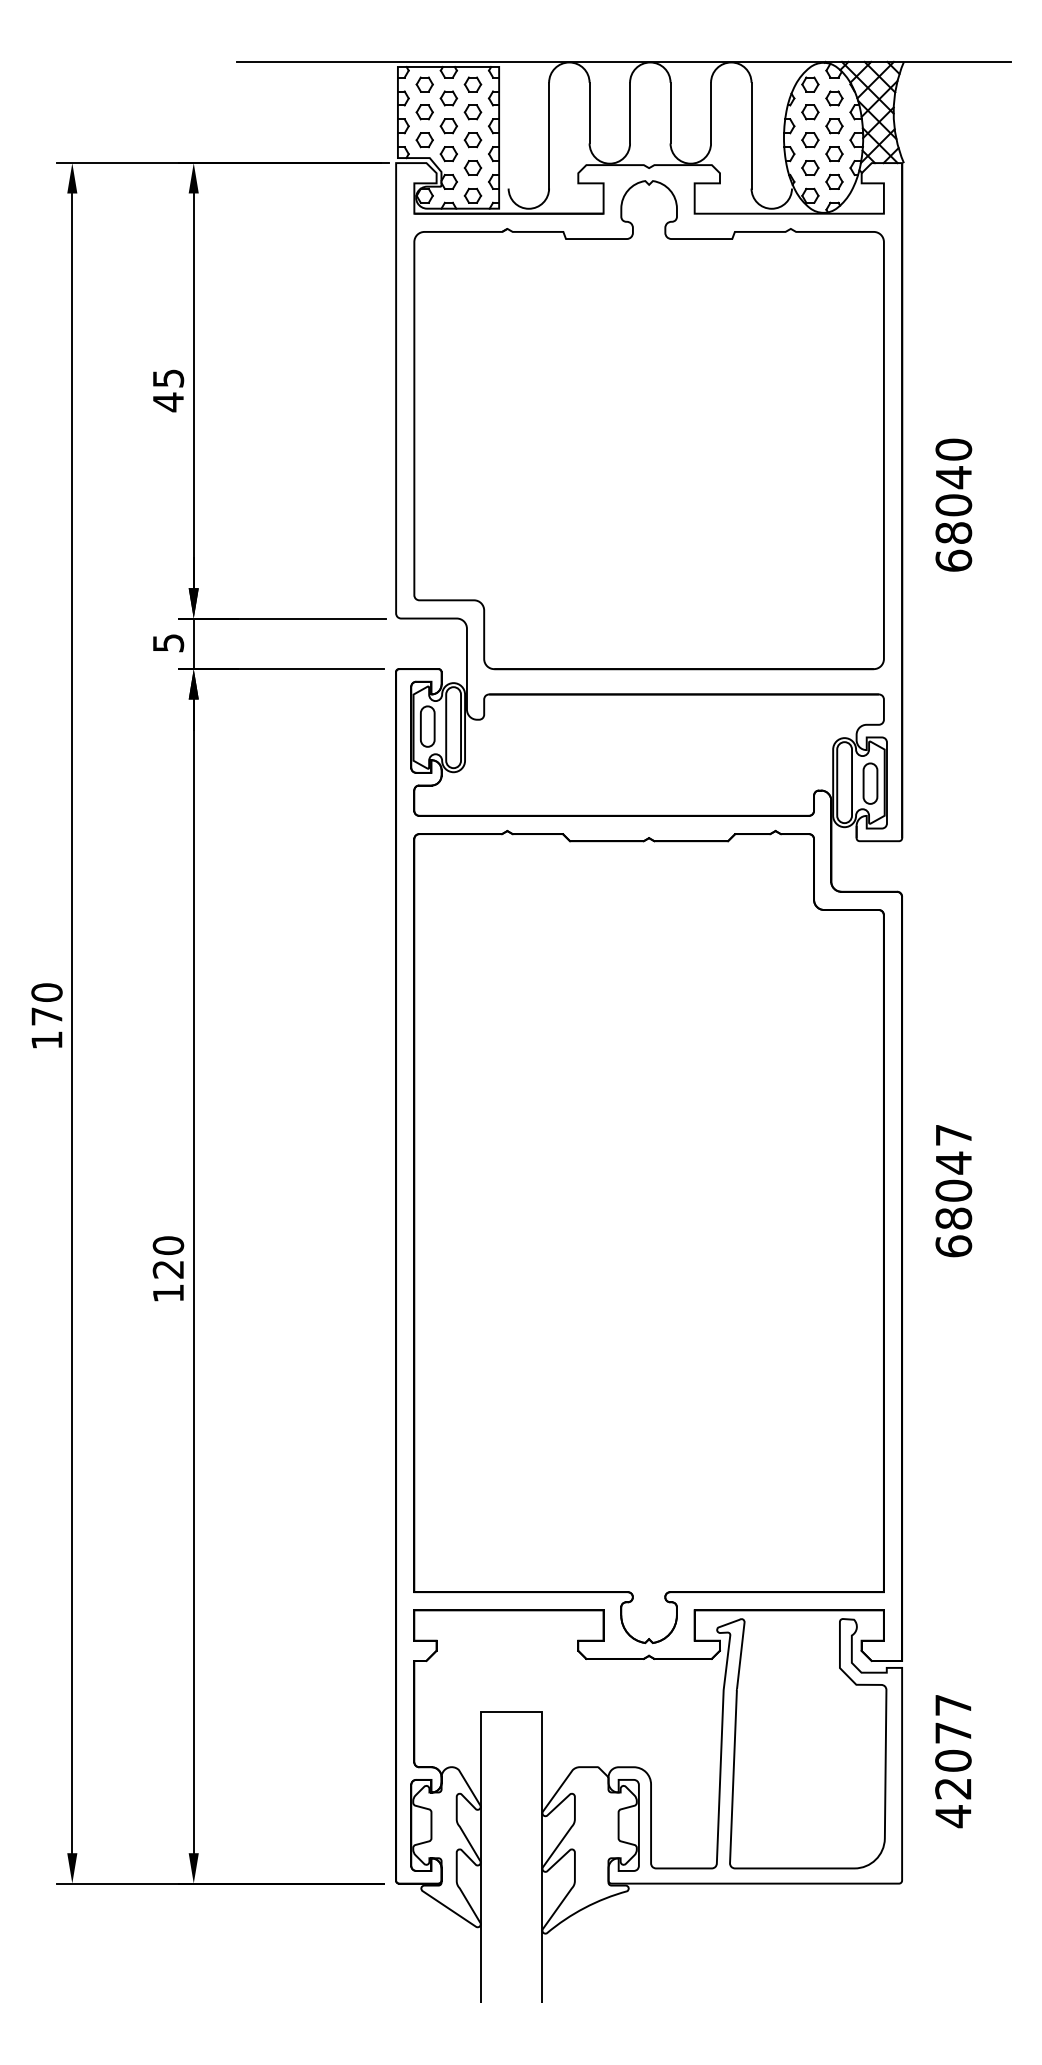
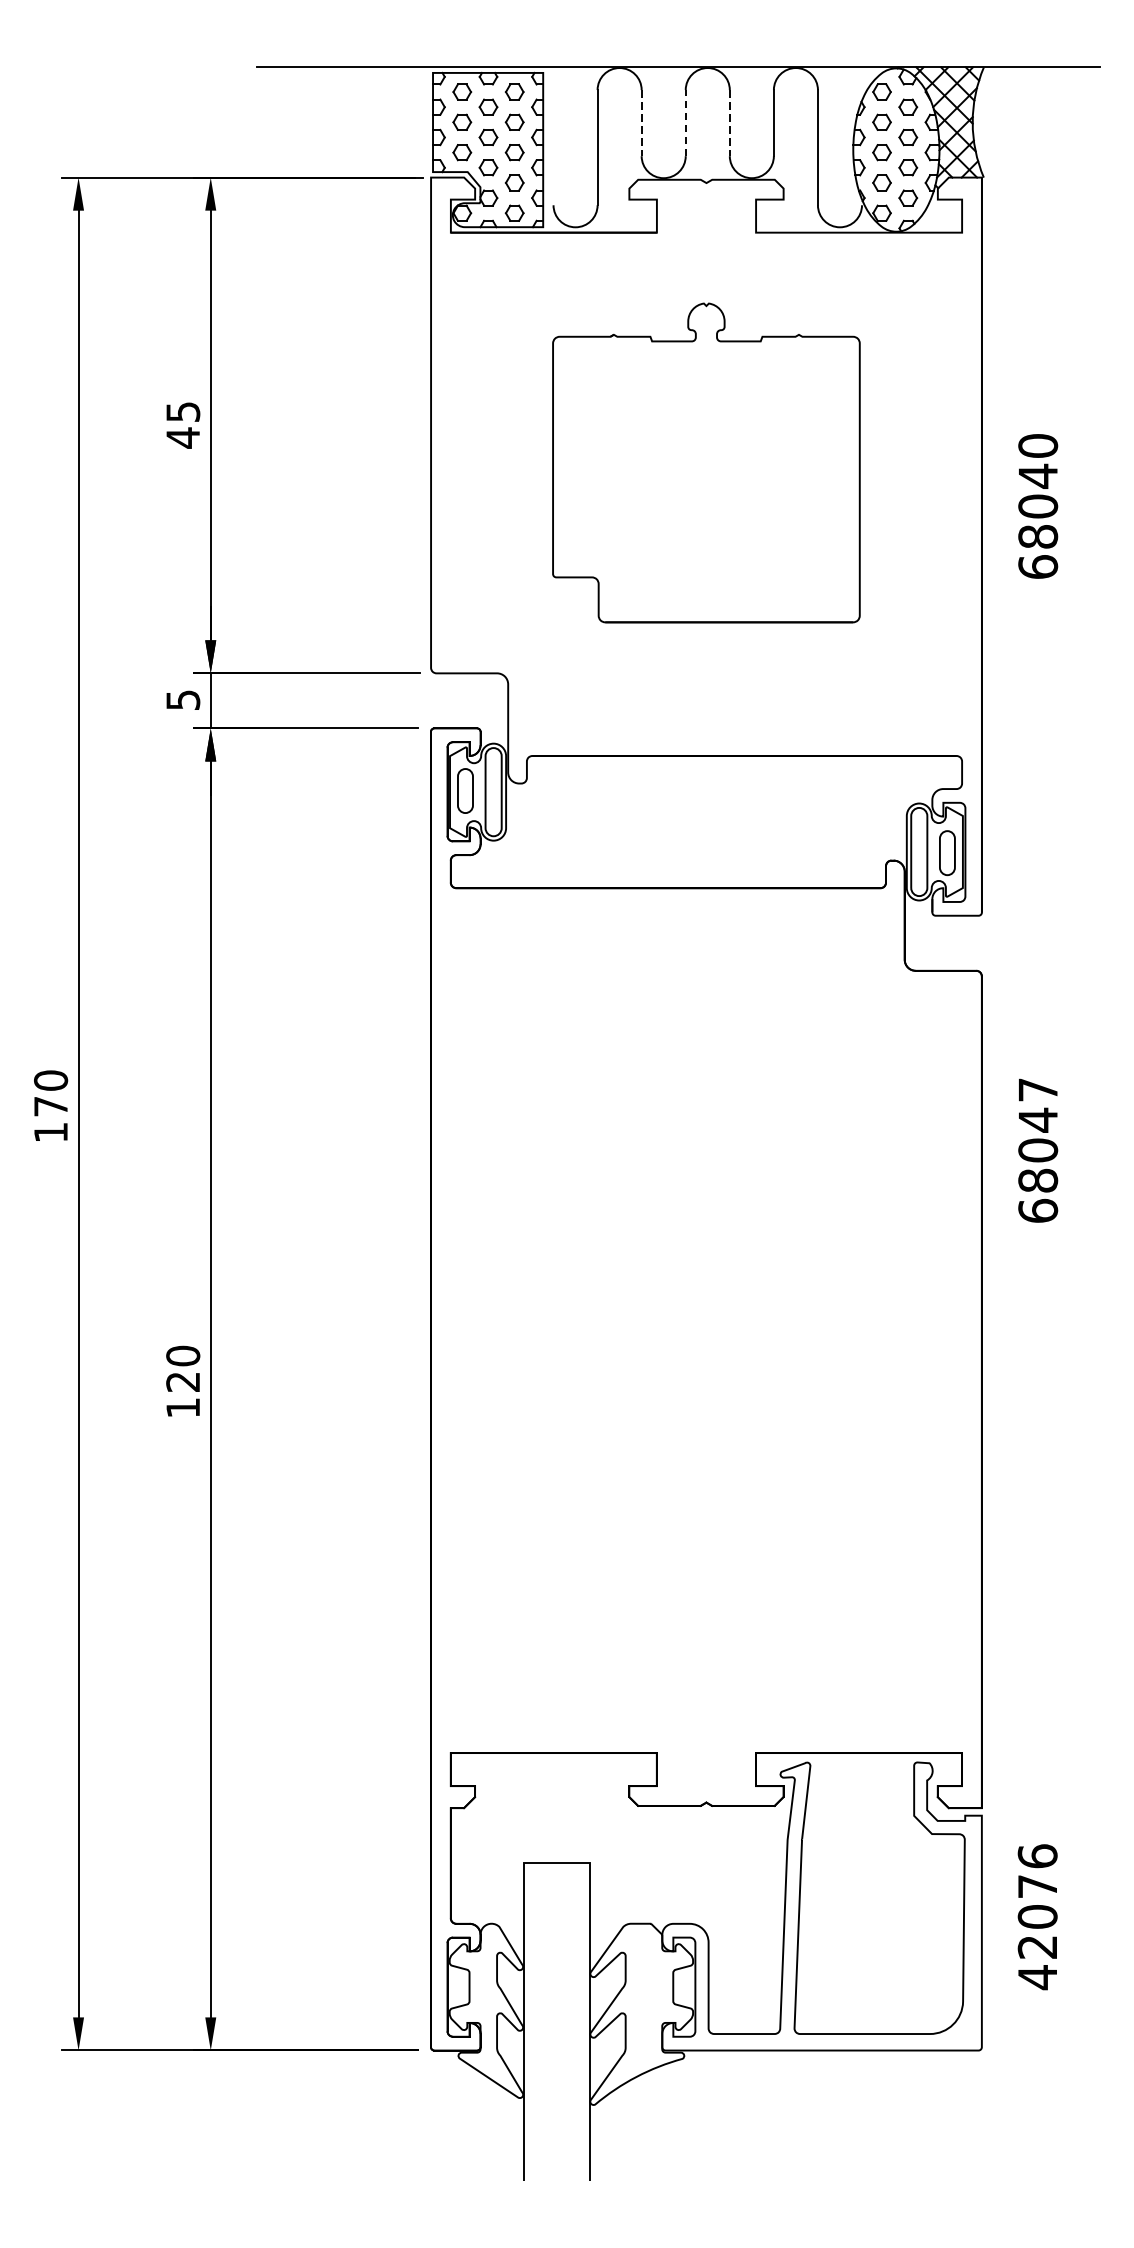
line: (630, 112) -> (686, 122), solid -> dashed
line: (589, 113) -> (641, 123), solid -> dashed
line: (670, 113) -> (729, 123), solid -> dashed
part: (648, 425) -> (705, 463), size x0.6
text: (953, 504) -> (1037, 505), moved
text: (953, 1191) -> (1037, 1151), moved
part: (648, 1236) -> (705, 1346), removed
text: (953, 1704) -> (1037, 1855), 42077 -> 42076

